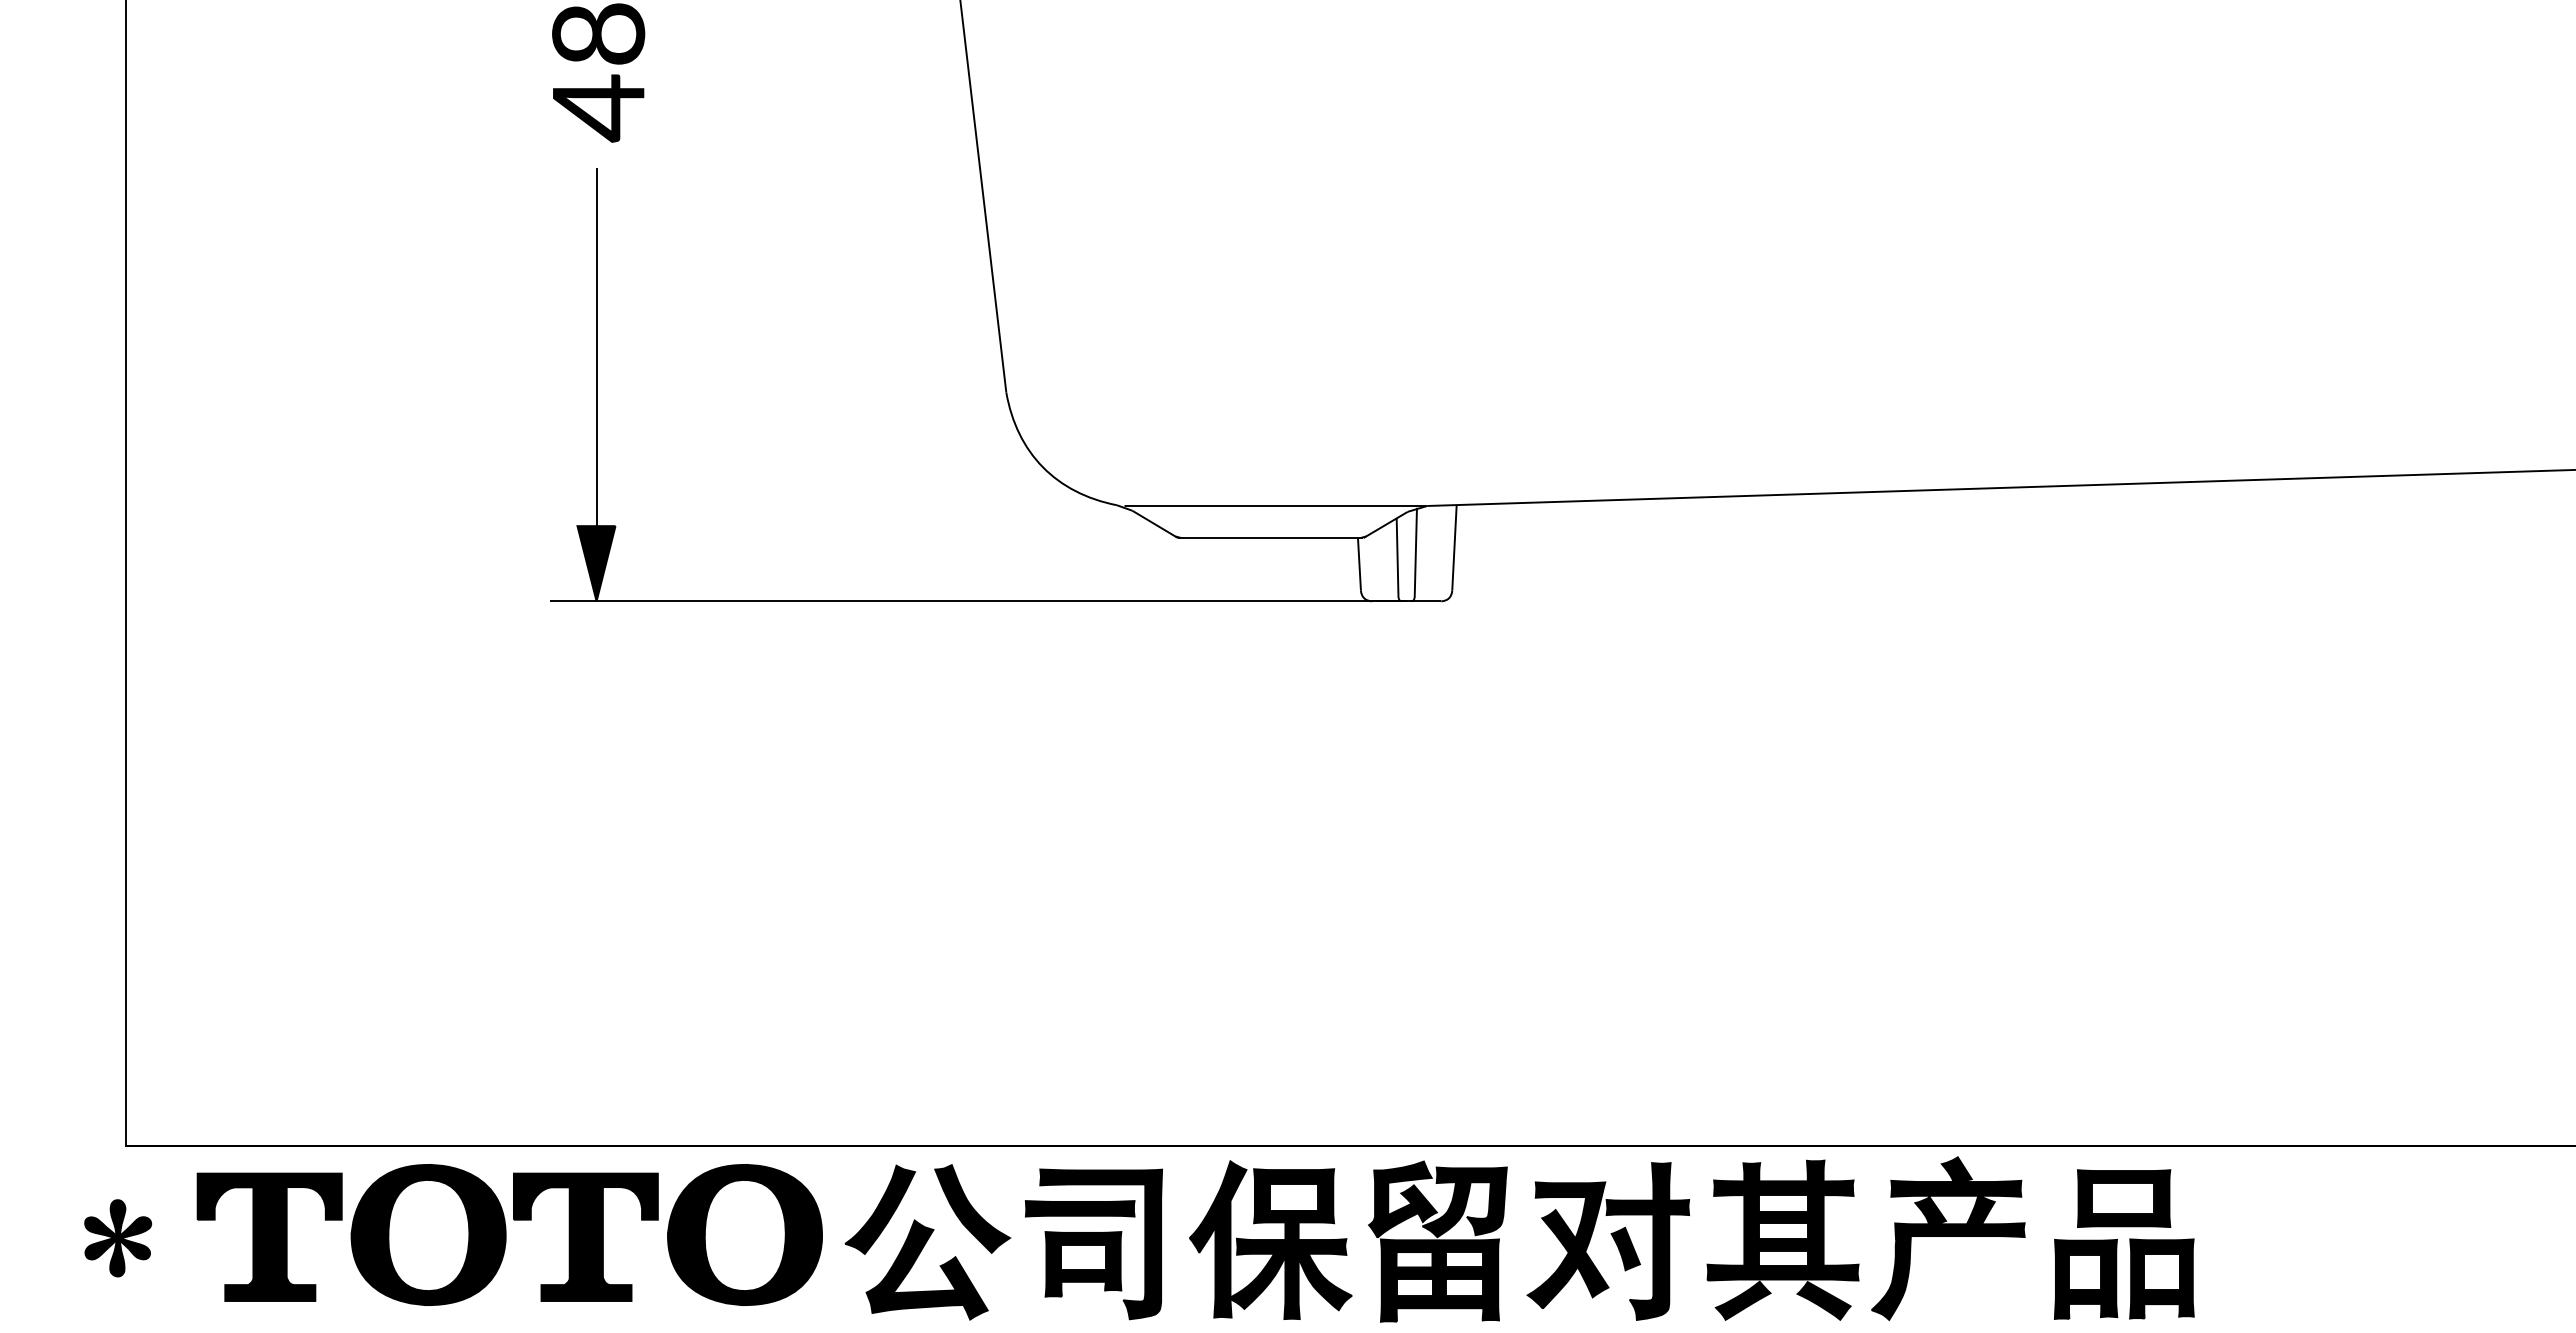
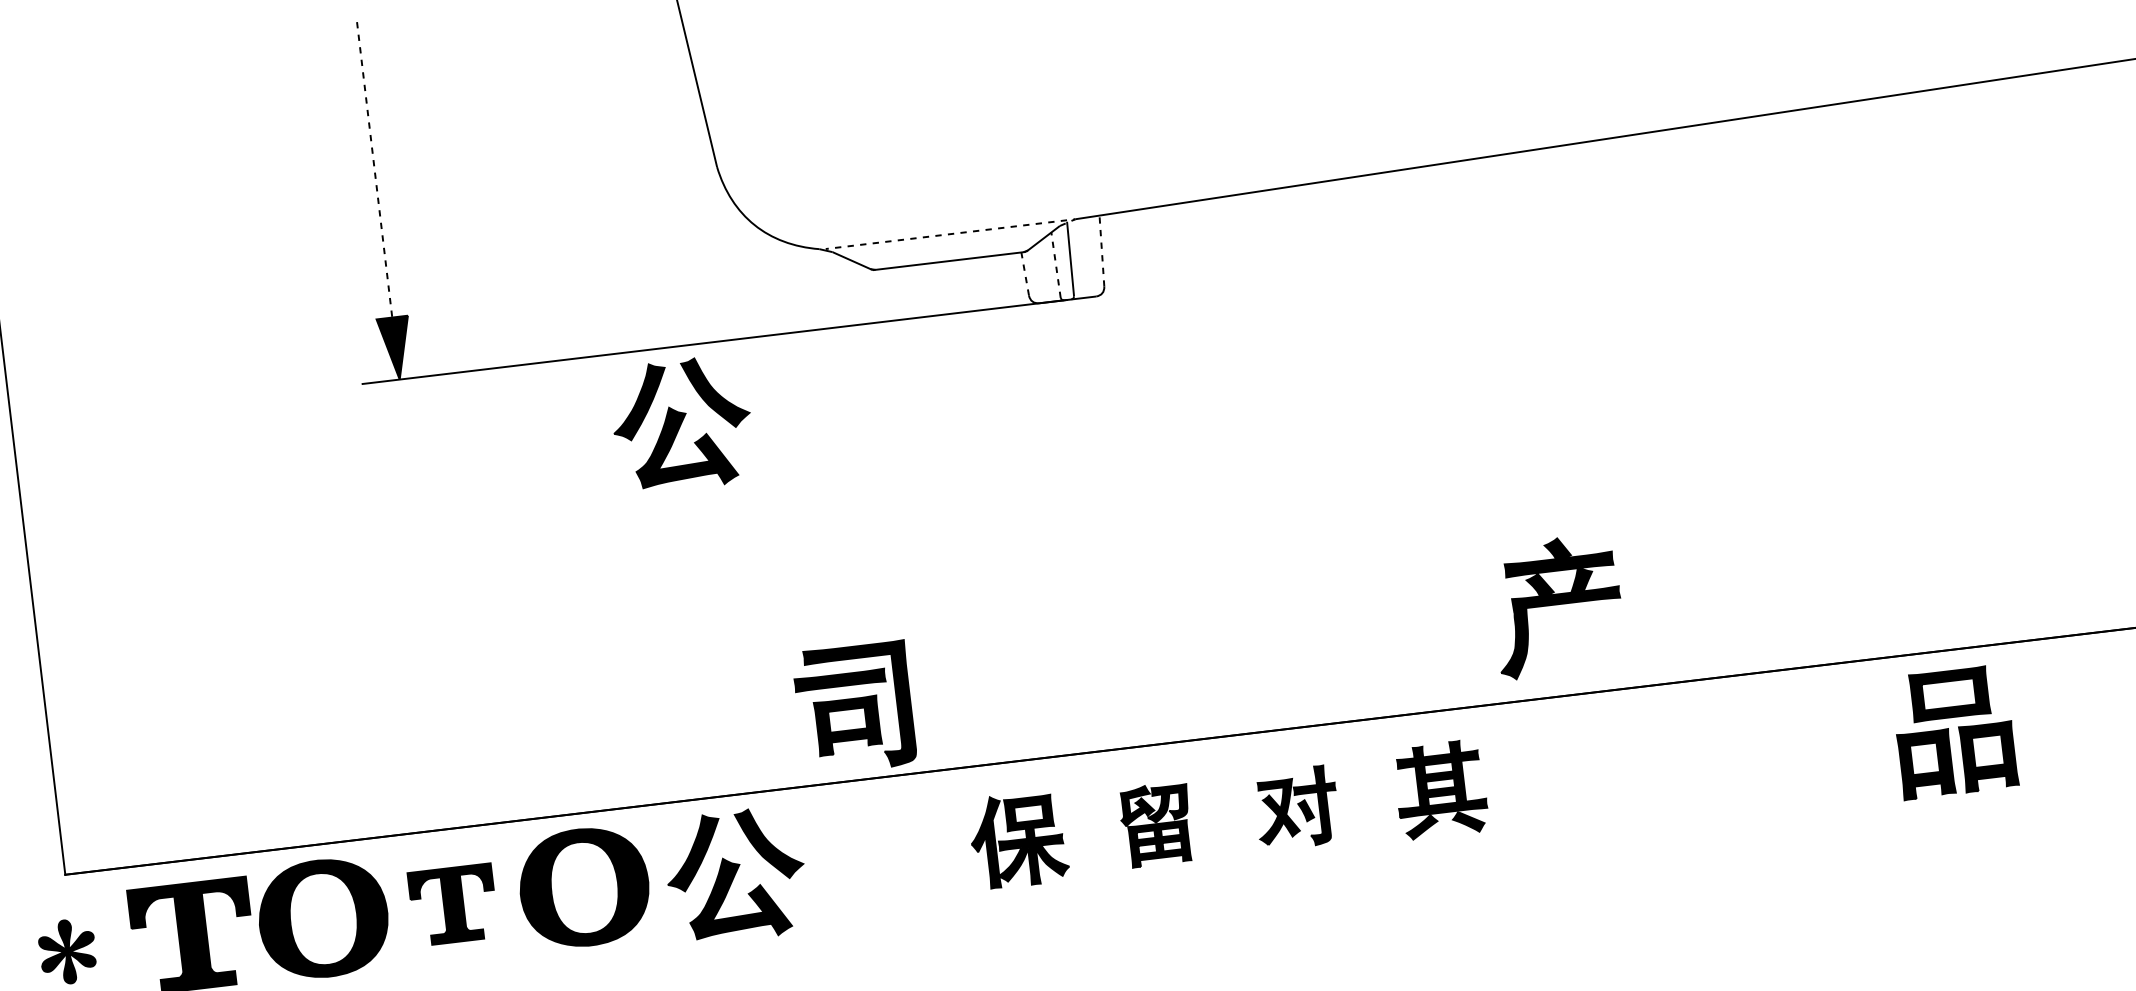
line: (596, 356) -> (375, 177), solid -> dashed
line: (1286, 505) -> (959, 232), solid -> dashed
line: (1454, 547) -> (1101, 250), solid -> dashed
line: (1397, 558) -> (1055, 265), solid -> dashed
line: (1359, 563) -> (1025, 273), solid -> dashed
part: (927, 695) -> (681, 424), added
part: (585, 1236) -> (453, 904), size x0.7
part: (1948, 1238) -> (1557, 606), moved
part: (1270, 1239) -> (1018, 839), size x0.7
part: (1782, 1239) -> (1440, 789), size x0.7
part: (1437, 1241) -> (1156, 824), size x0.6
part: (1608, 1241) -> (1297, 807), size x0.6
part: (1093, 1244) -> (854, 708), moved
part: (2124, 1244) -> (1954, 732), moved

